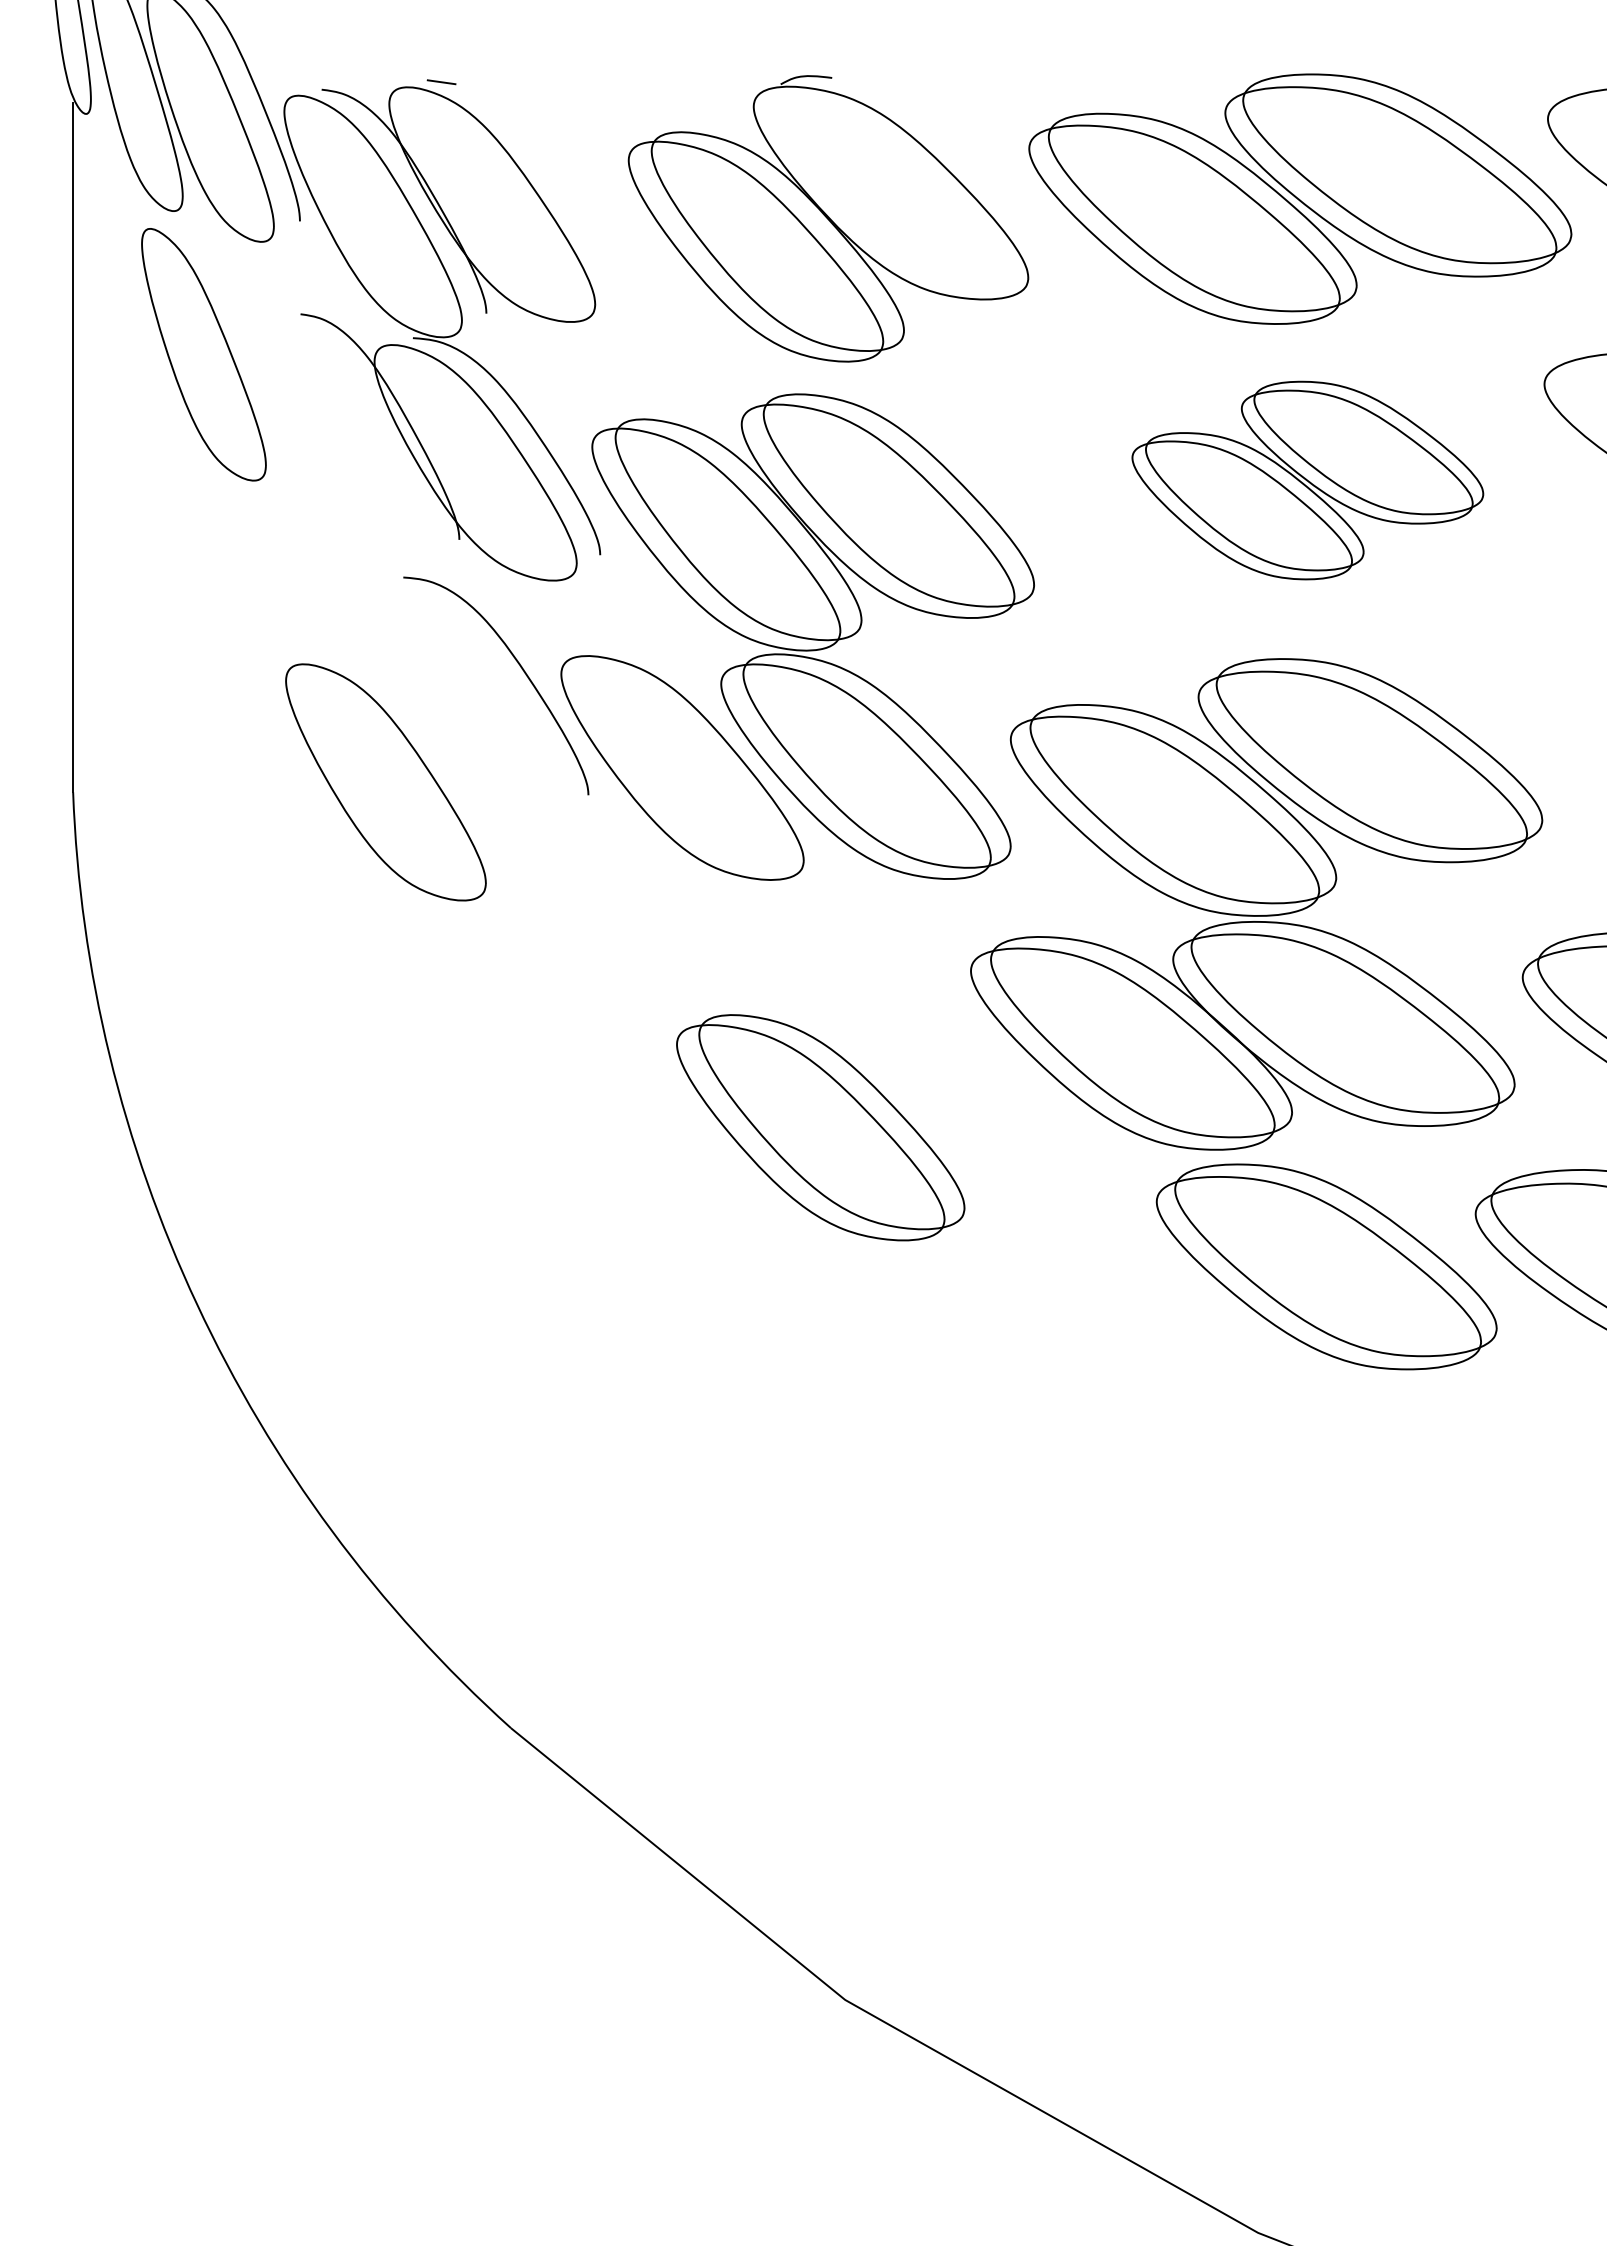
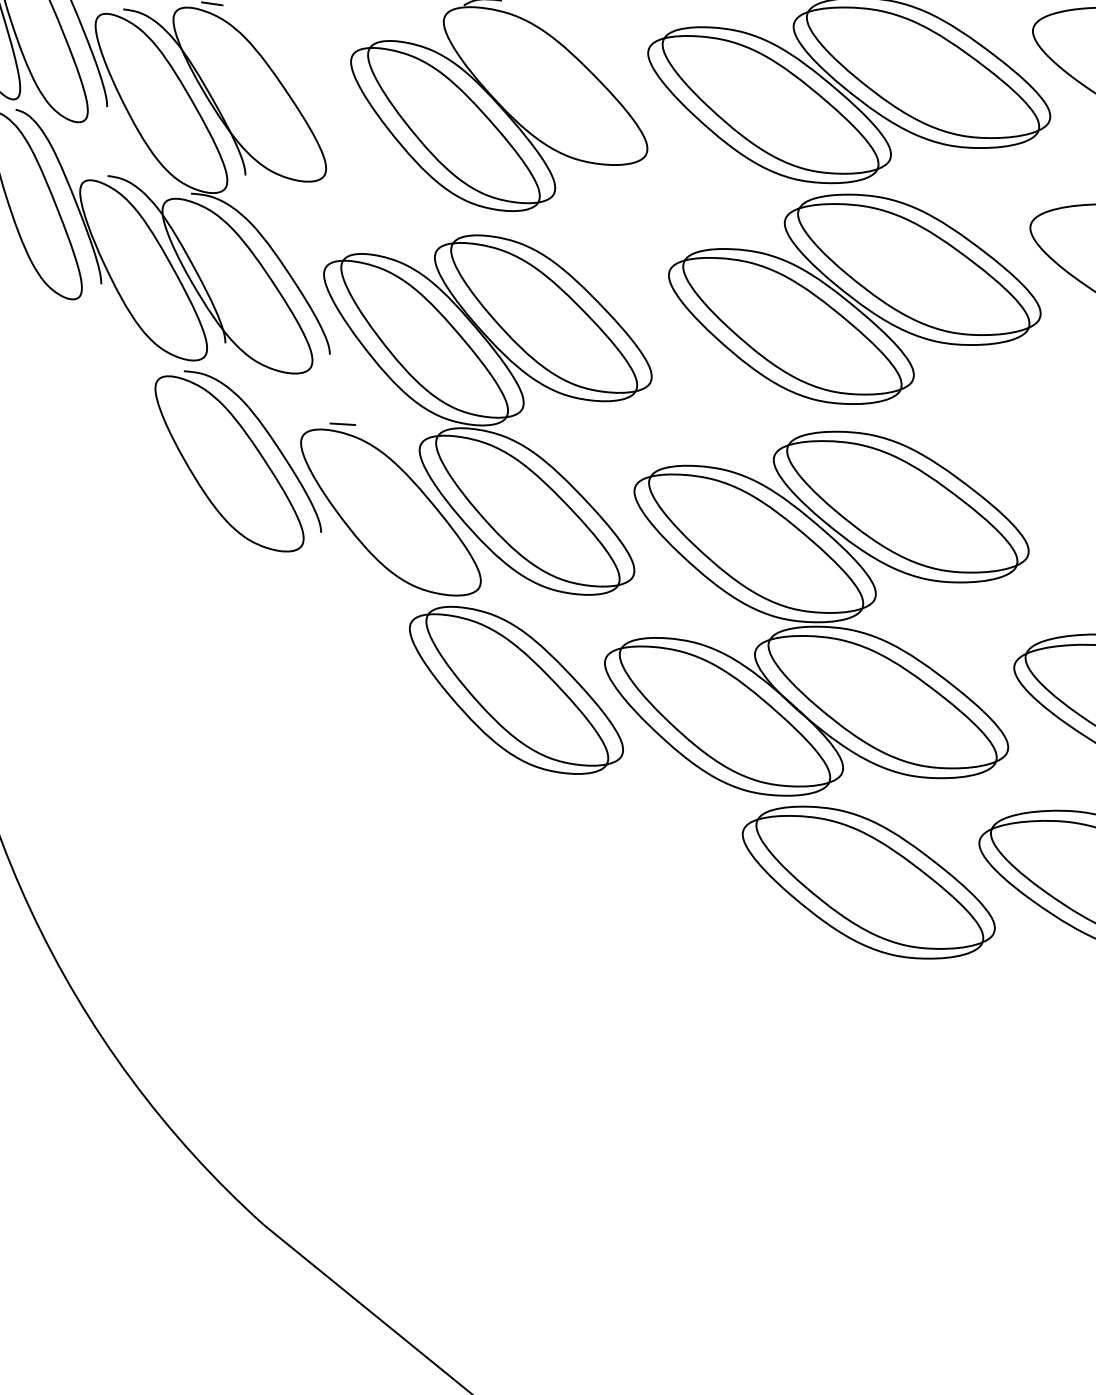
part: (305, 393) -> (111, 234), added
part: (1307, 480) -> (854, 299), size x1.43
line: (617, 648) -> (342, 423), added
part: (385, 782) -> (229, 463), moved
part: (820, 1127) -> (516, 690), moved

